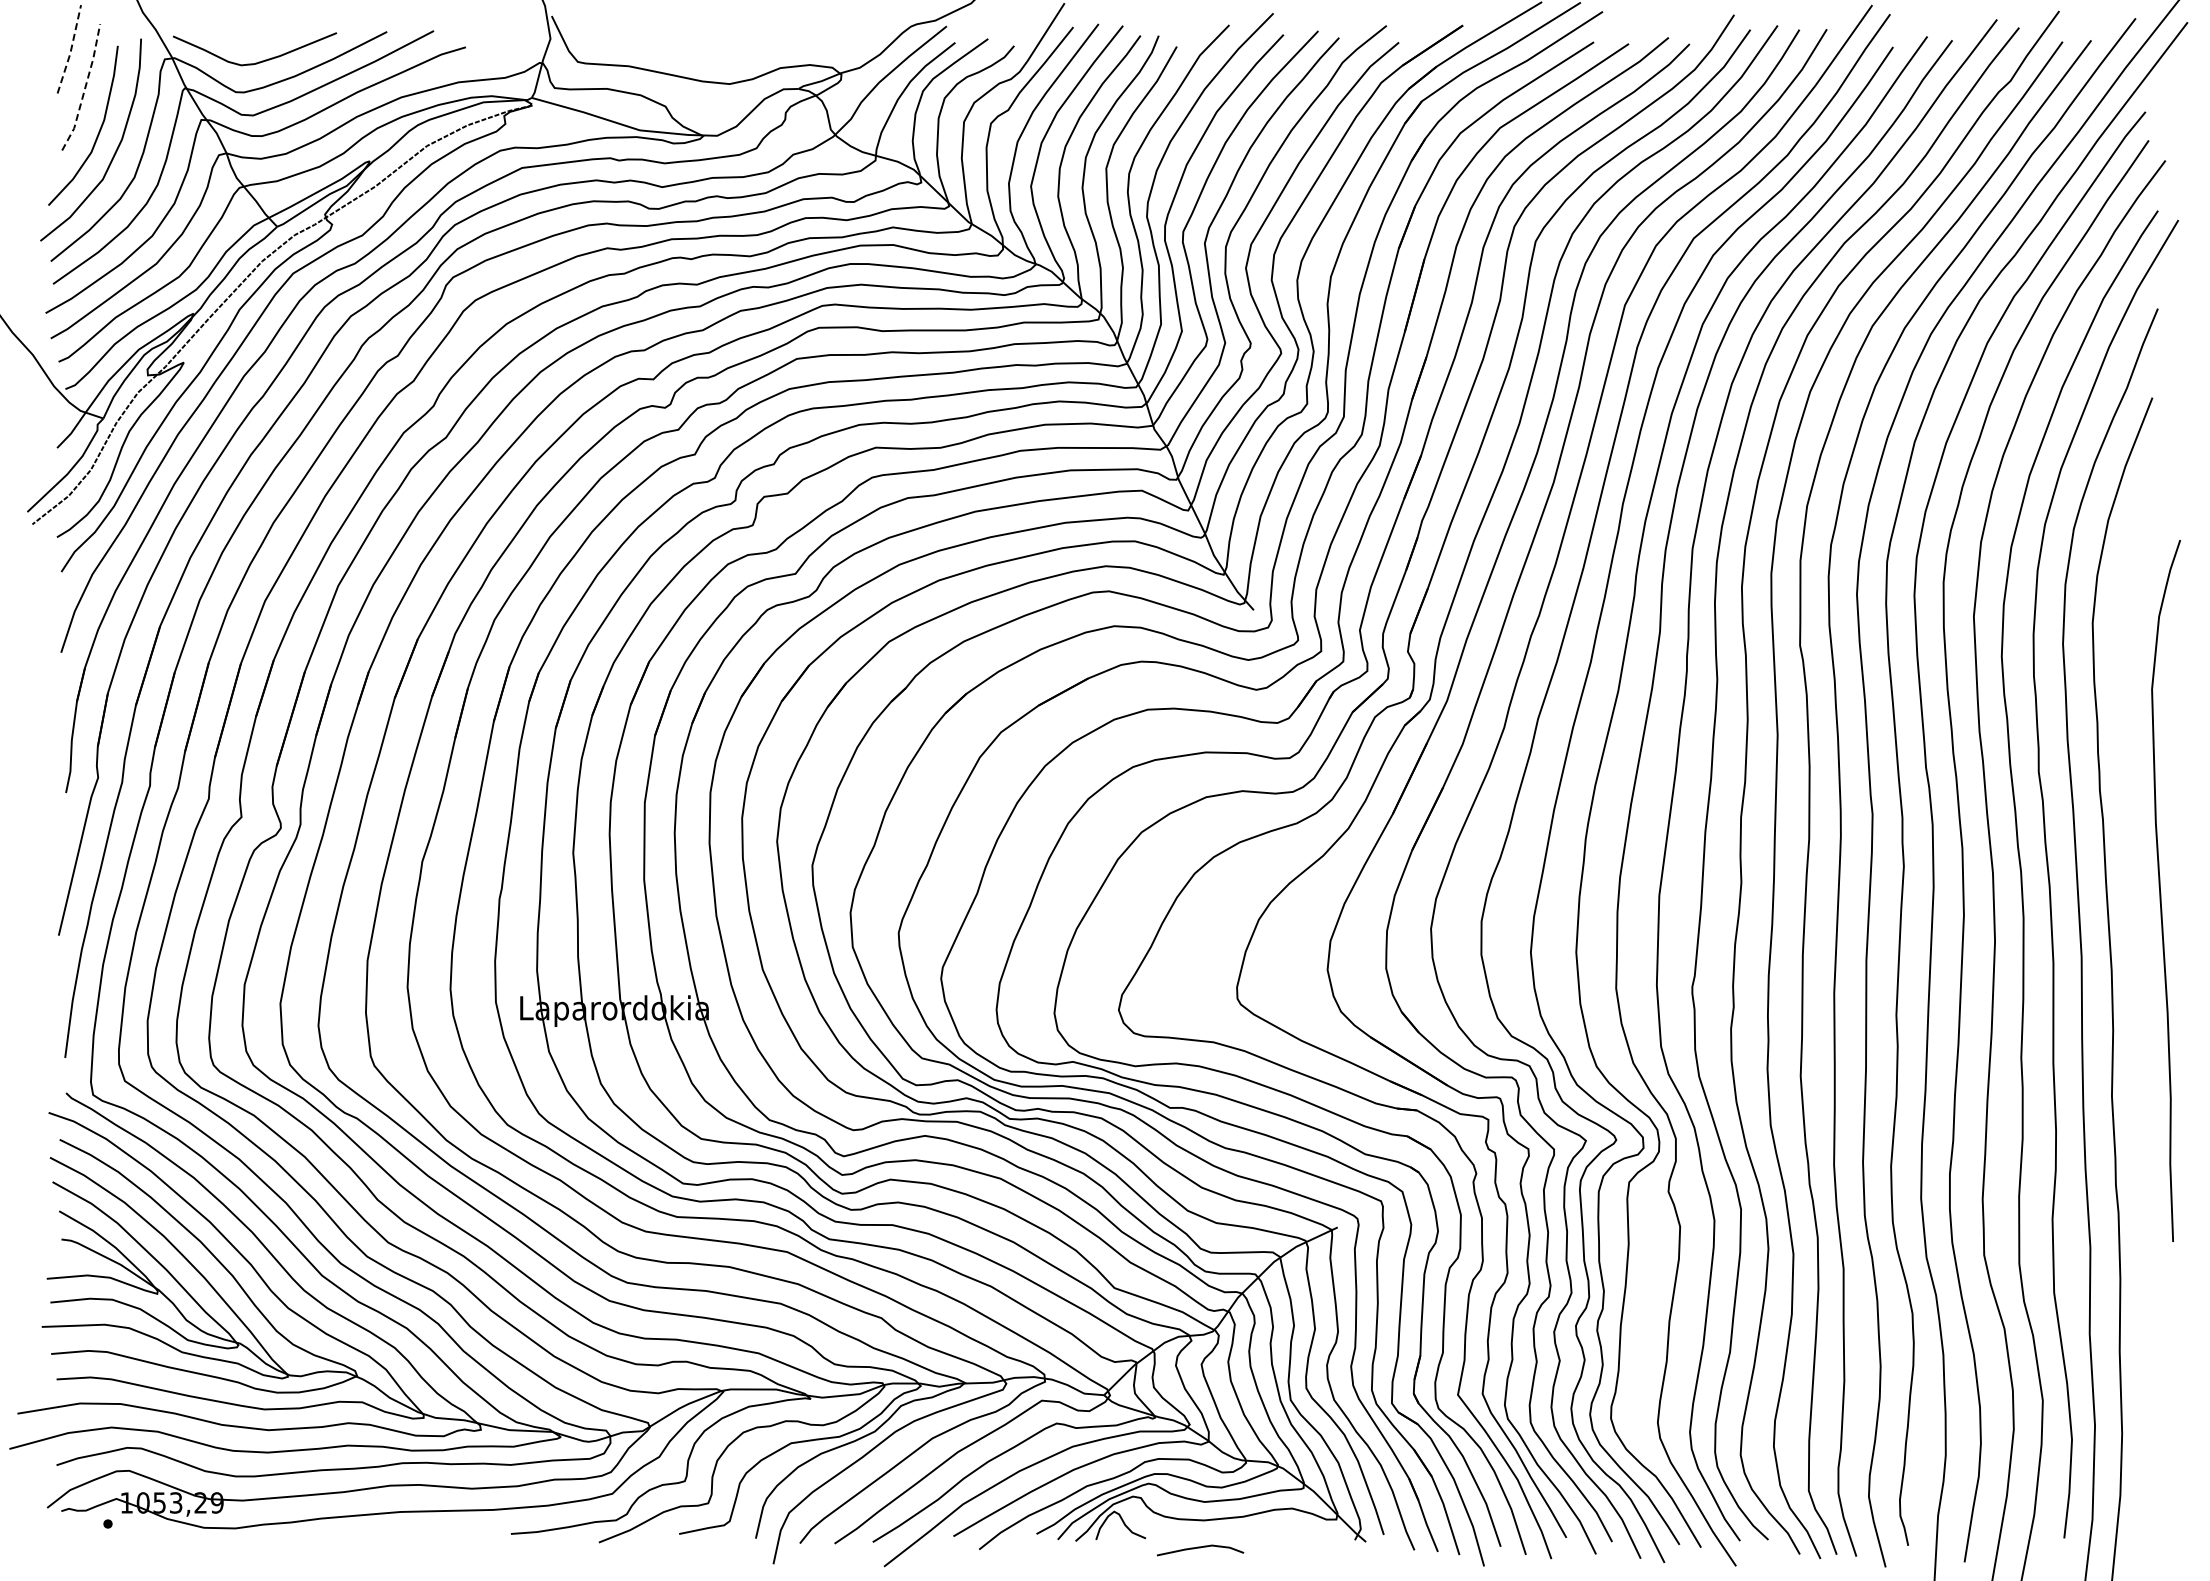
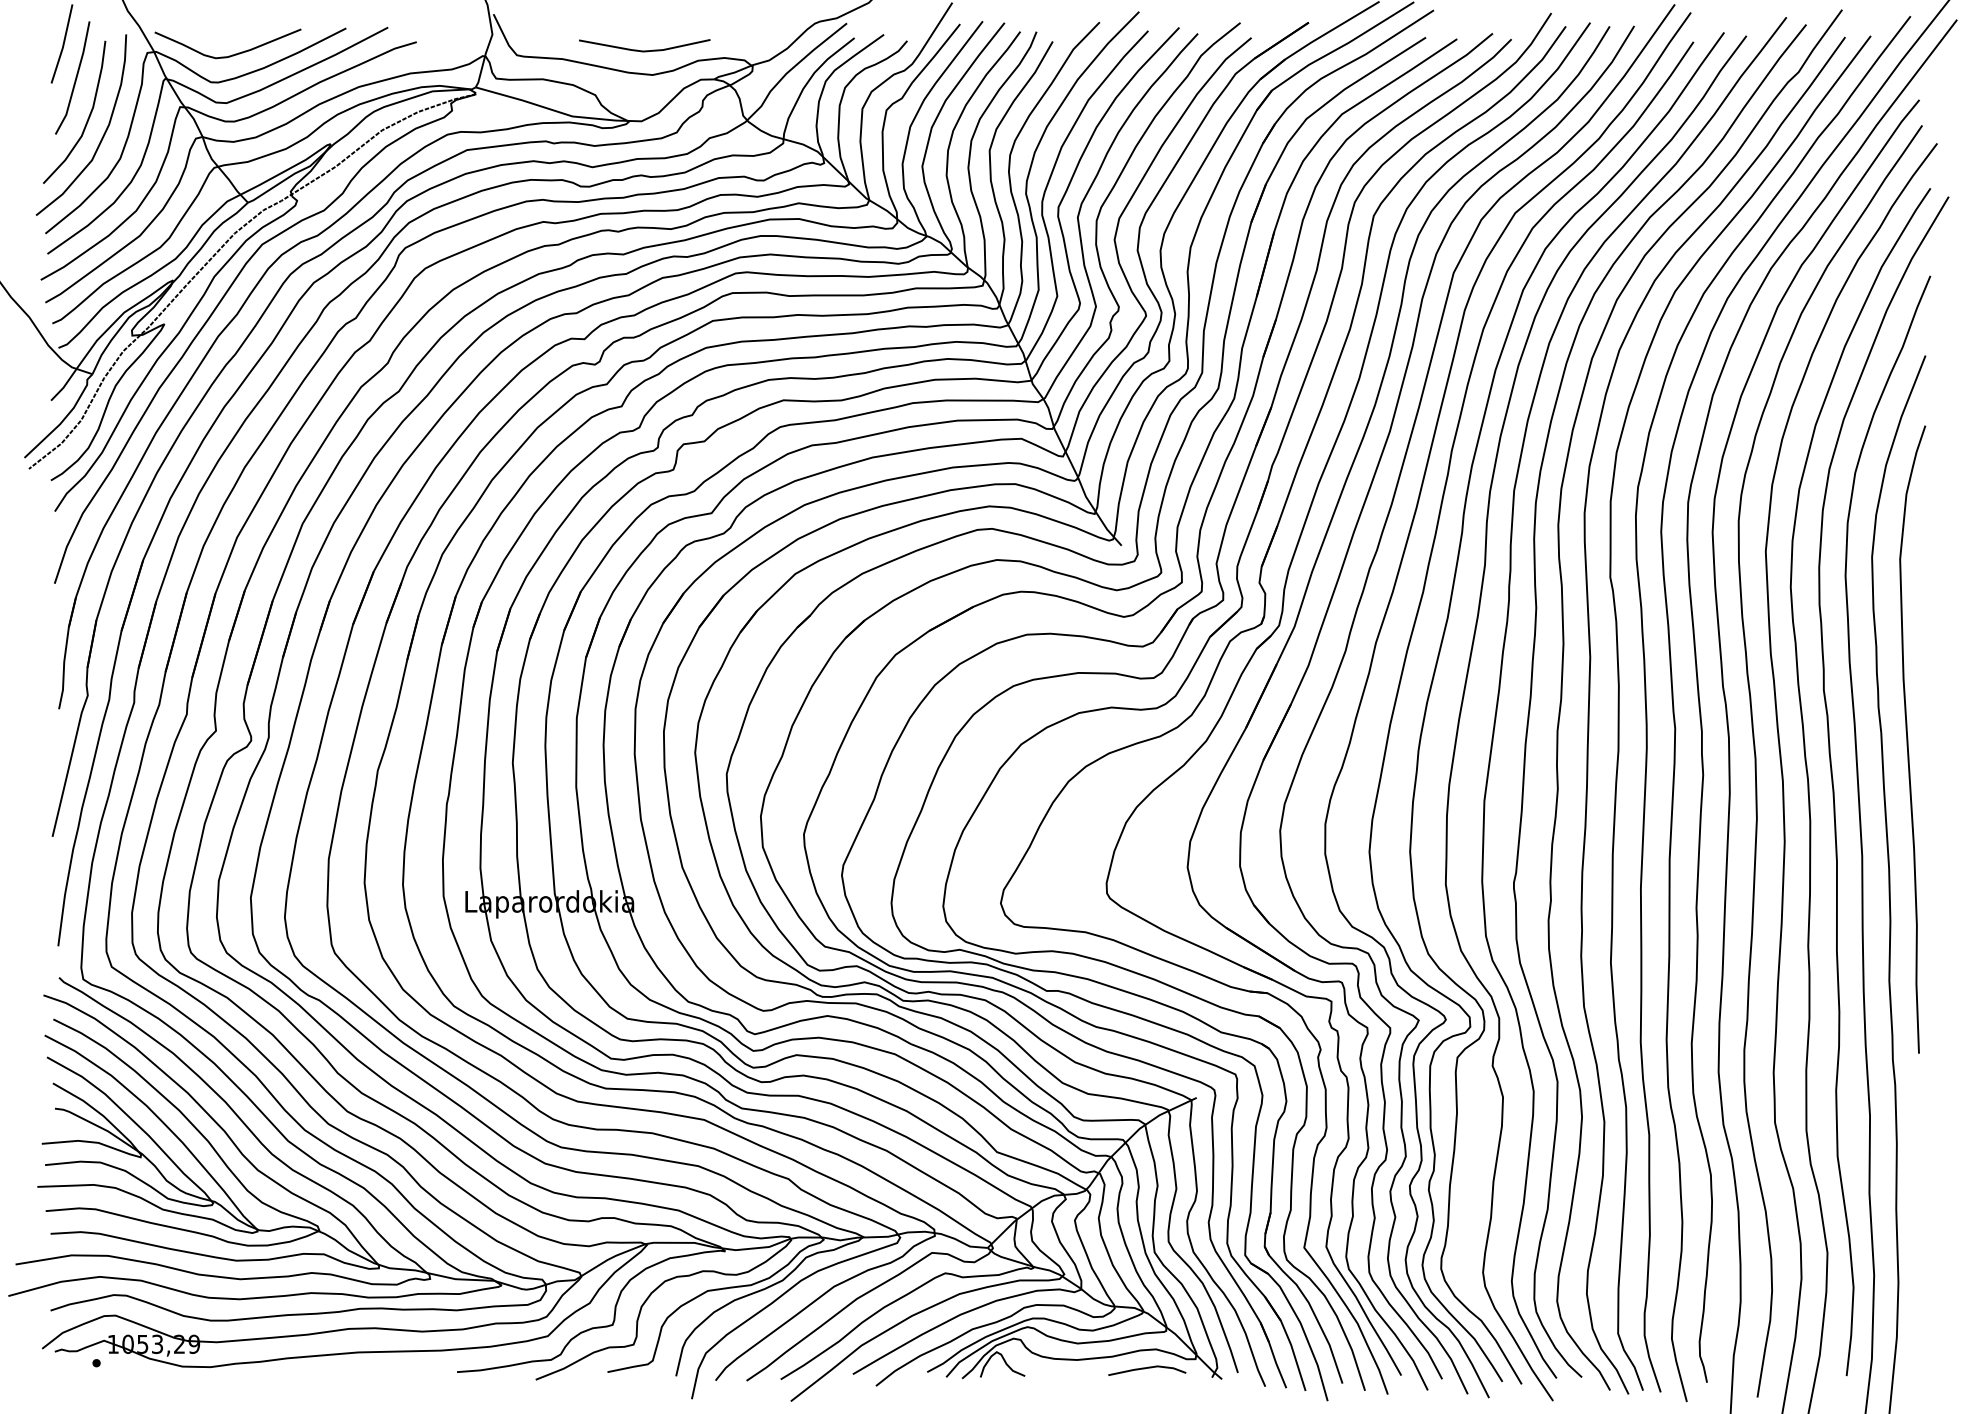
line: (71, 49) -> (63, 44), dashed -> solid
line: (720, 56) -> (644, 50), added
line: (85, 88) -> (76, 78), dashed -> solid
curve: (2161, 892) -> (1908, 740), moved
line: (1200, 1548) -> (1147, 1369), moved

